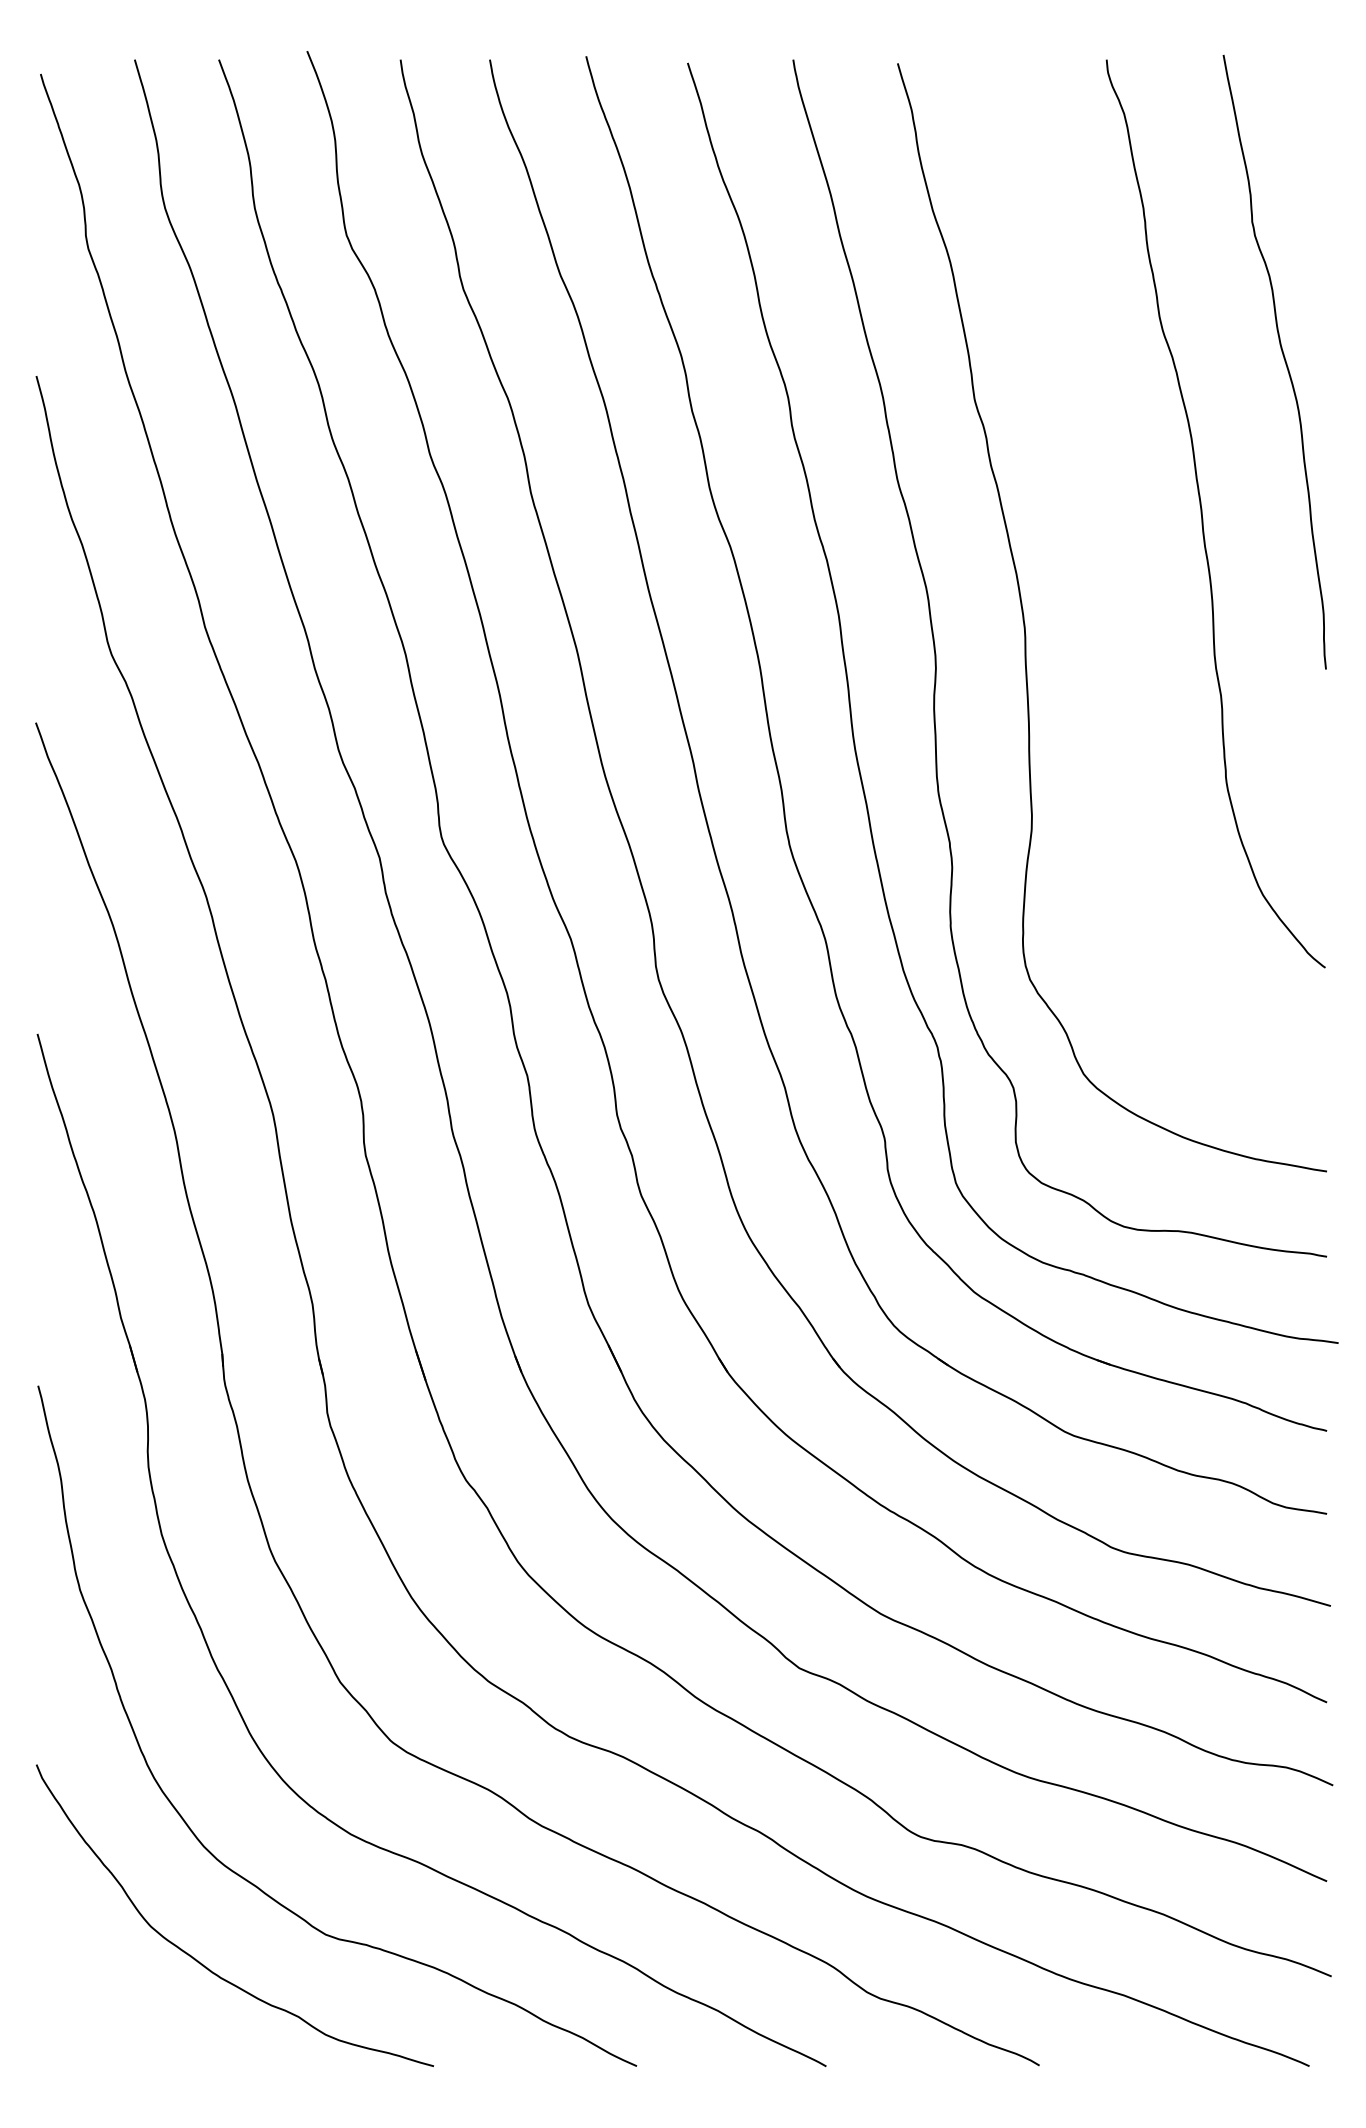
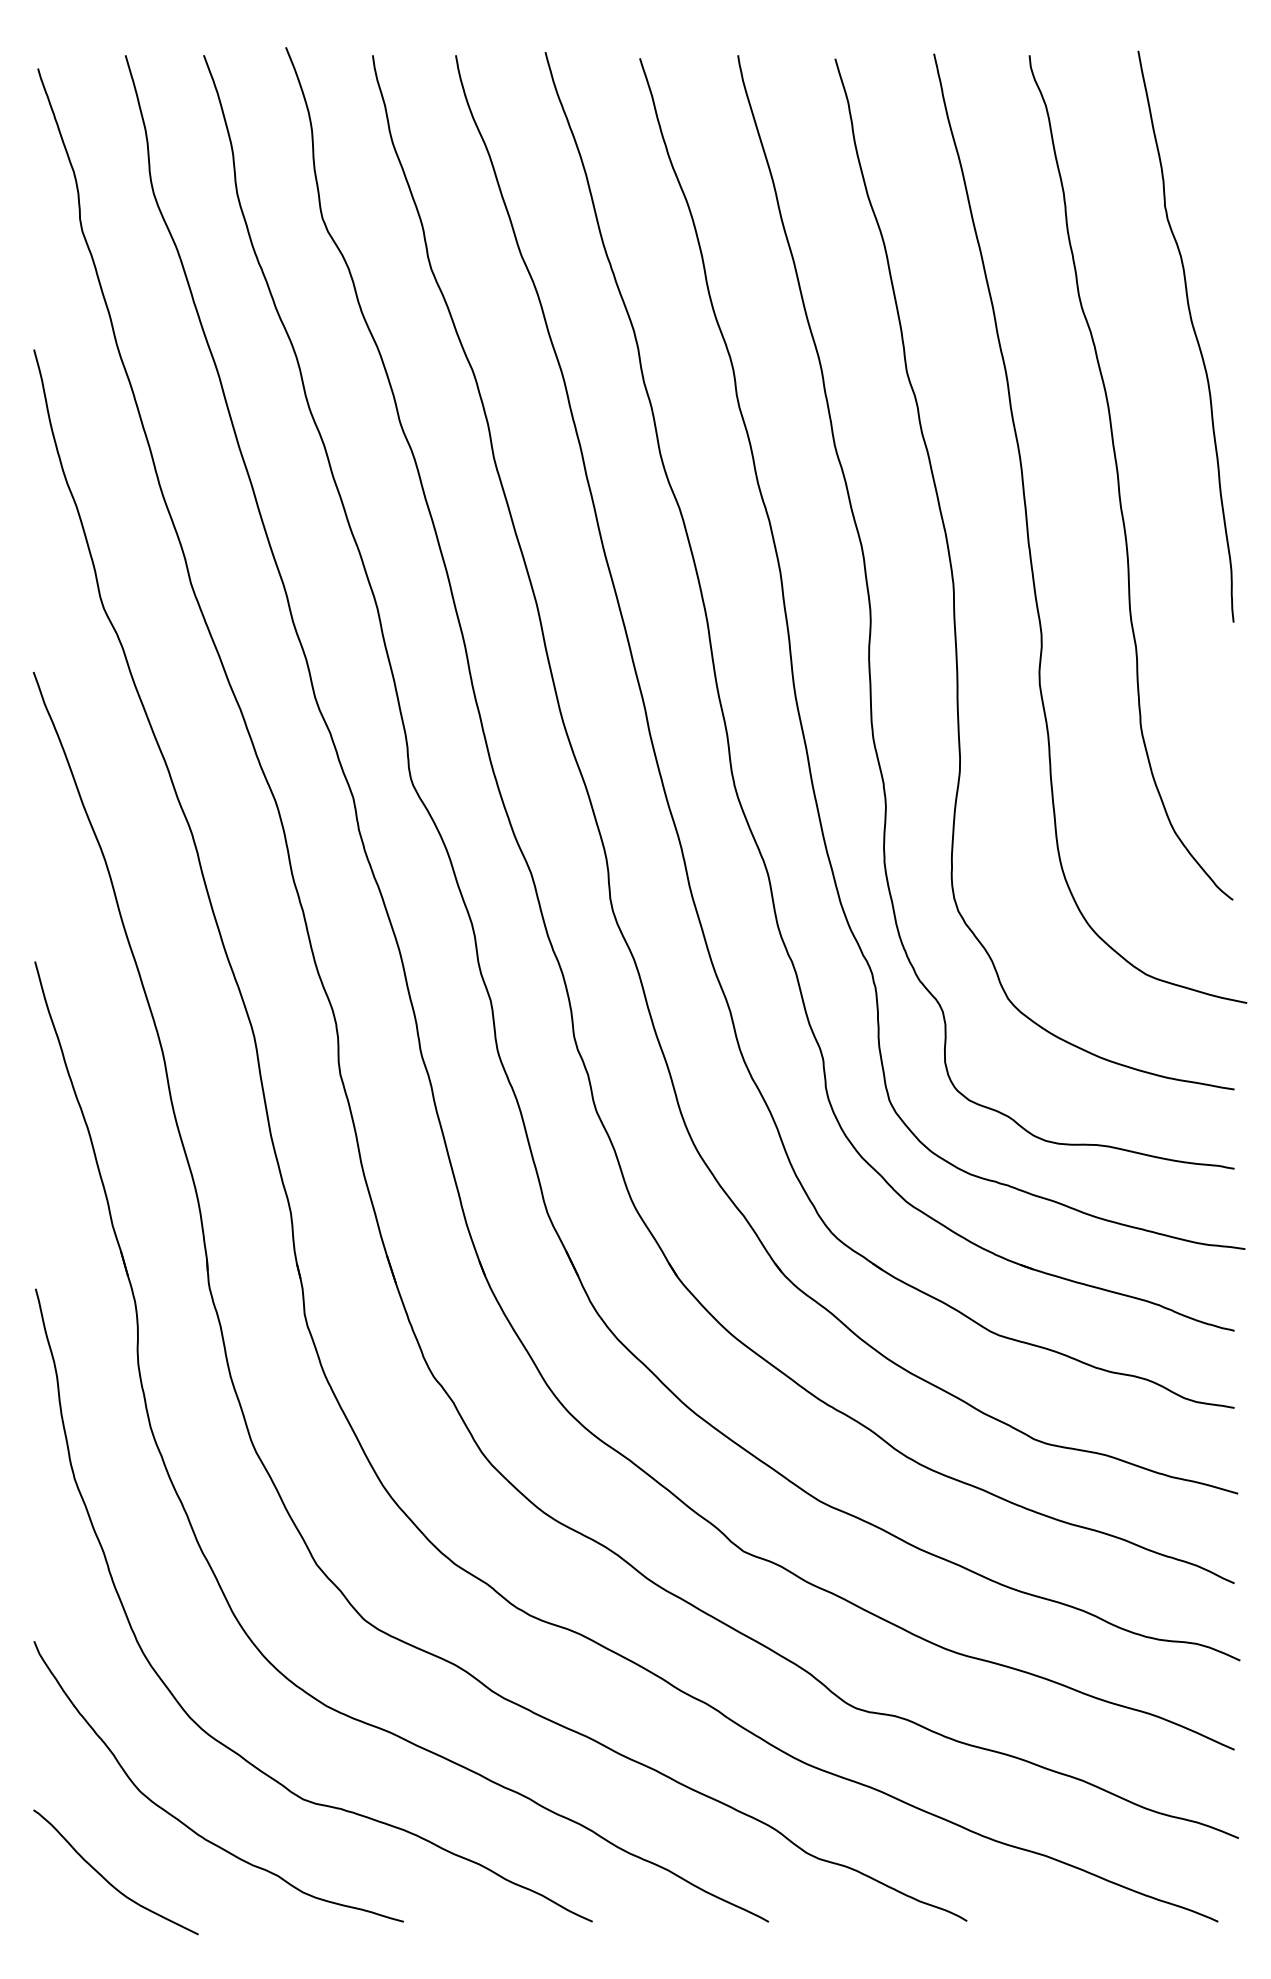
curve: (1106, 578) -> (1029, 537), added
curve: (115, 2021) -> (107, 1880), added

